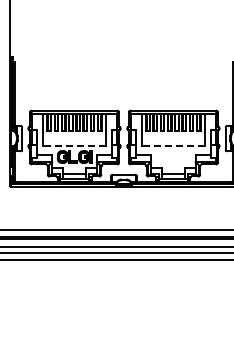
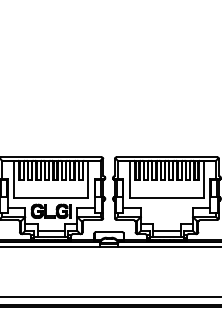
line: (74, 145) -> (51, 197), dashed -> solid
line: (172, 145) -> (165, 197), dashed -> solid

